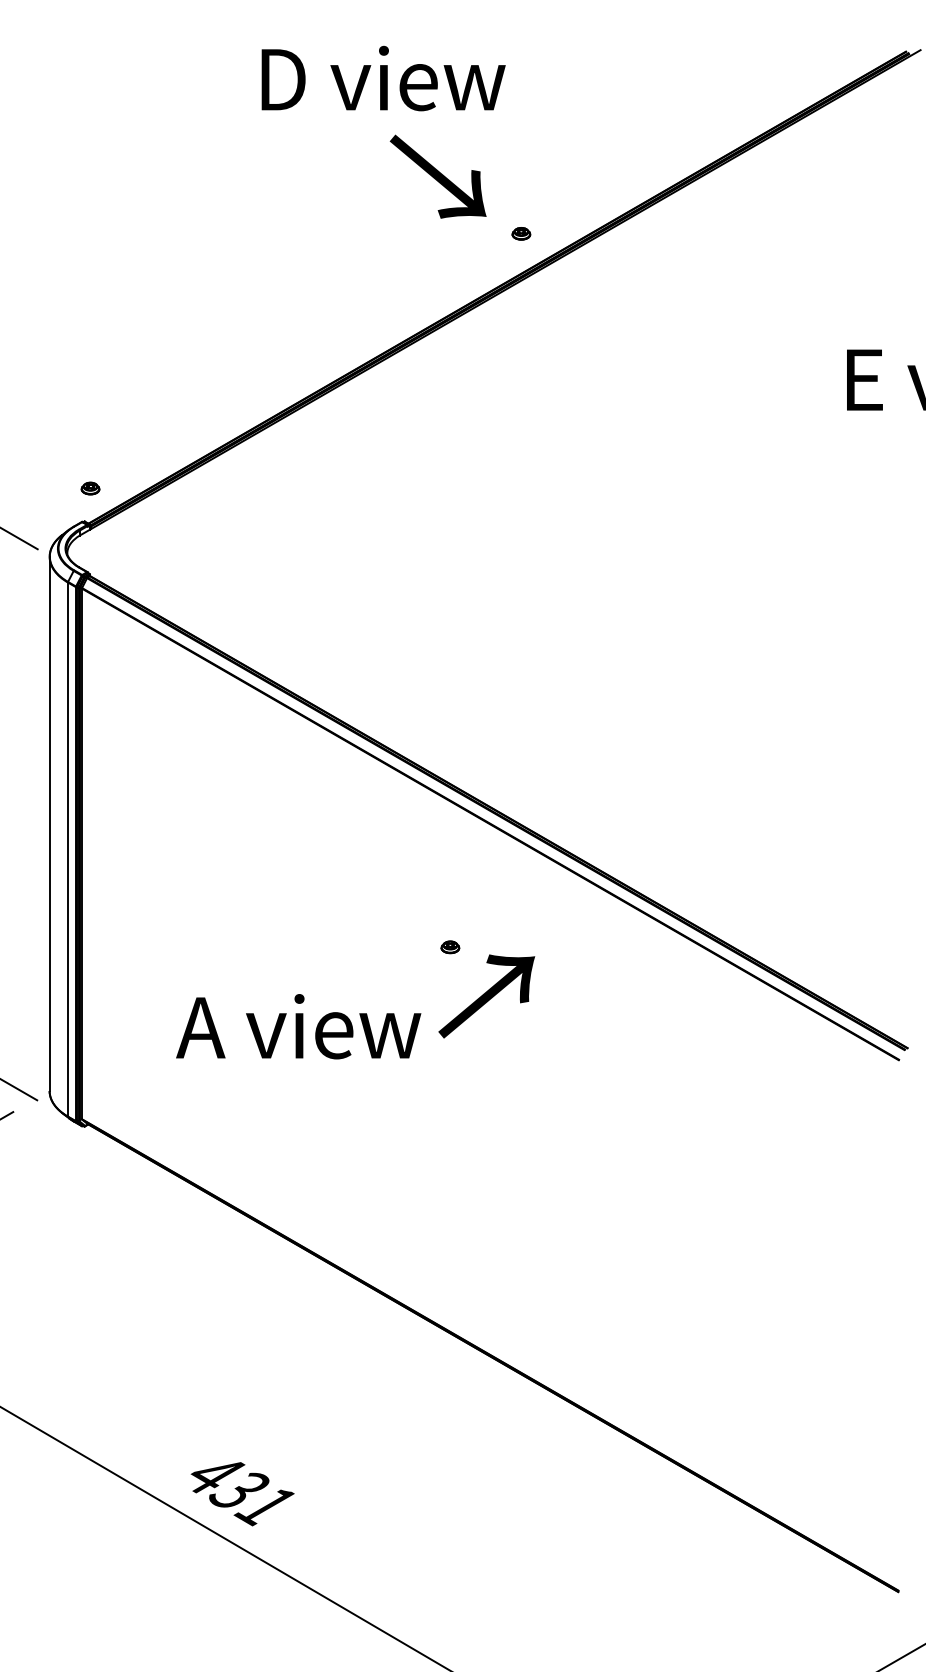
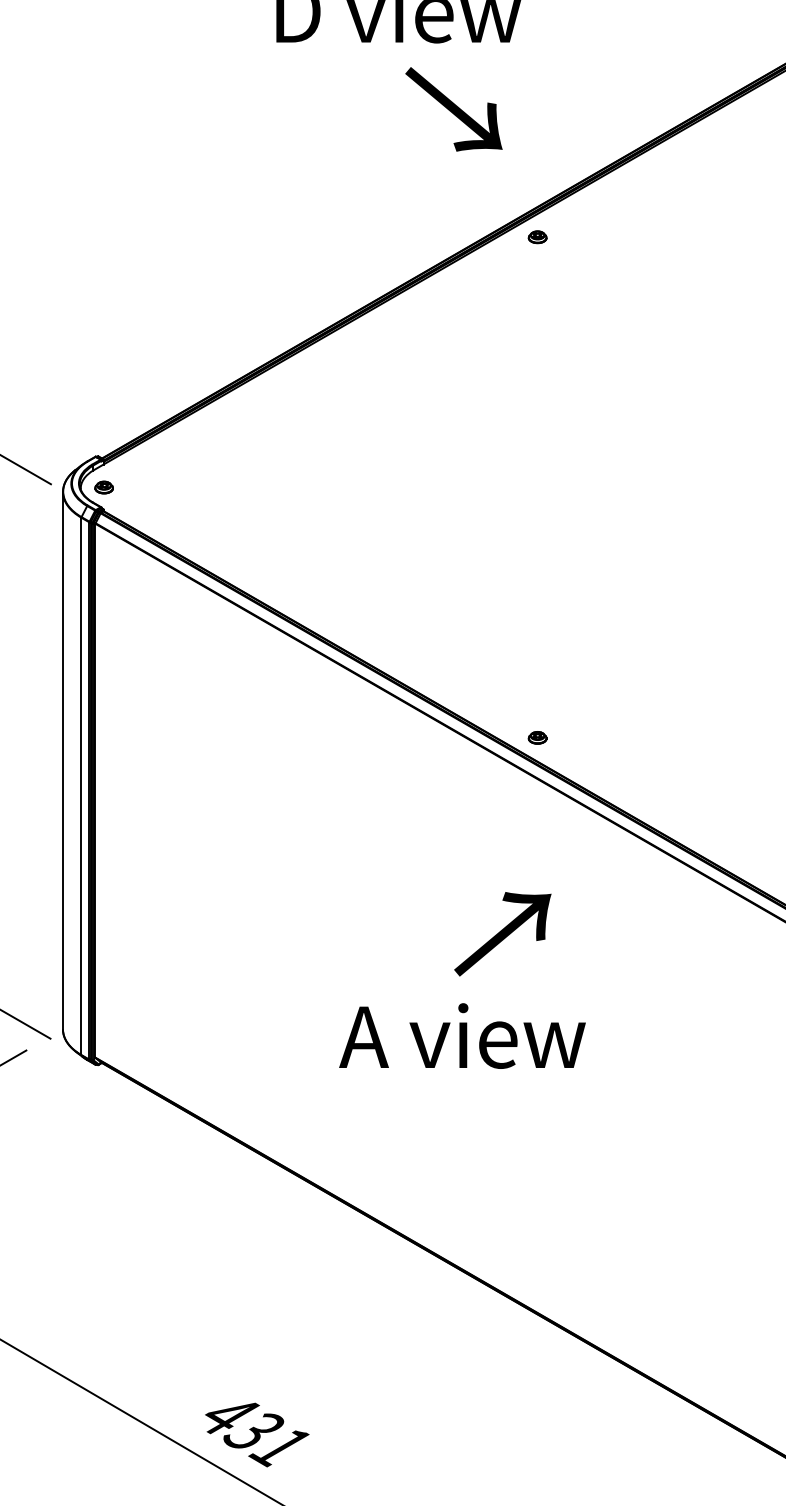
part: (521, 233) -> (537, 236), moved
part: (90, 488) -> (104, 487), moved
part: (450, 947) -> (537, 738), moved
text: (298, 1026) -> (462, 1035), moved

